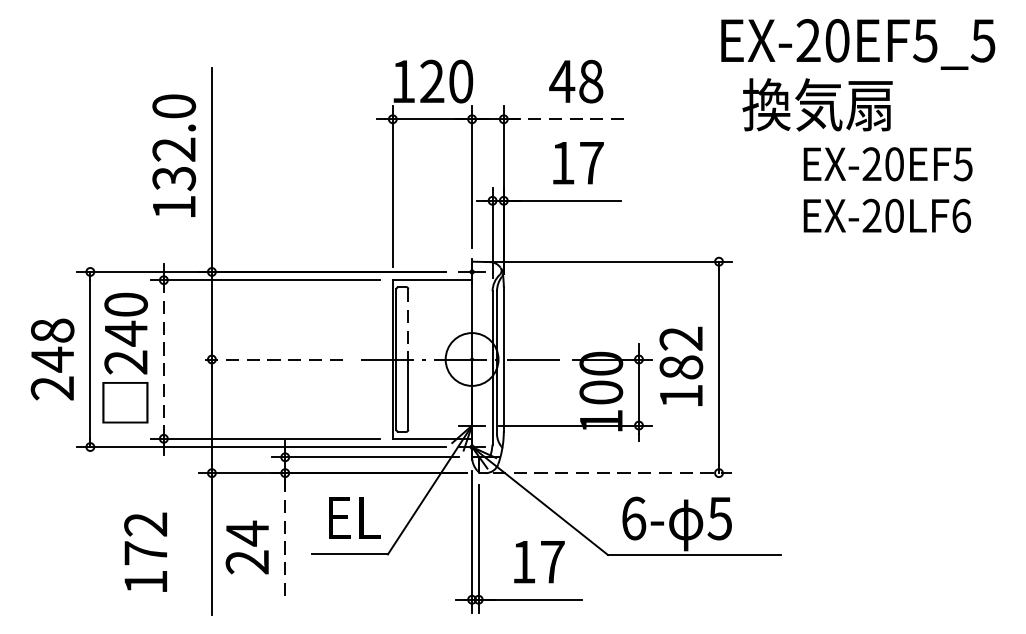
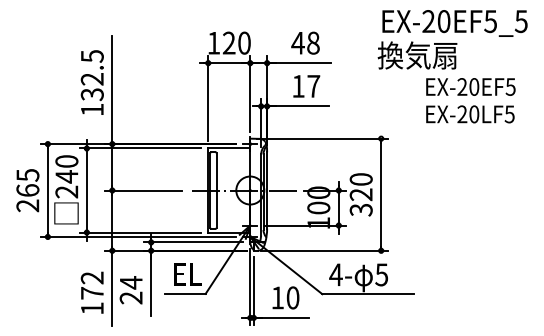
text: (817, 104) -> (417, 55), moved
text: (172, 106) -> (91, 56), 132.0 -> 132.5
line: (564, 119) -> (299, 63), dashed -> solid
text: (960, 216) -> (509, 114), EX-20LF6 -> EX-20LF5
line: (408, 323) -> (216, 171), dashed -> solid
text: (51, 344) -> (27, 182), 248 -> 265
line: (270, 359) -> (143, 190), dashed -> solid
line: (163, 361) -> (86, 191), dashed -> solid
text: (679, 366) -> (360, 194), 182 -> 320
line: (613, 472) -> (325, 250), dashed -> solid
text: (632, 517) -> (335, 274), 6- -> 4-
line: (285, 534) -> (151, 283), dashed -> solid
text: (144, 551) -> (91, 292), moved
text: (551, 561) -> (292, 297), 17 -> 10

